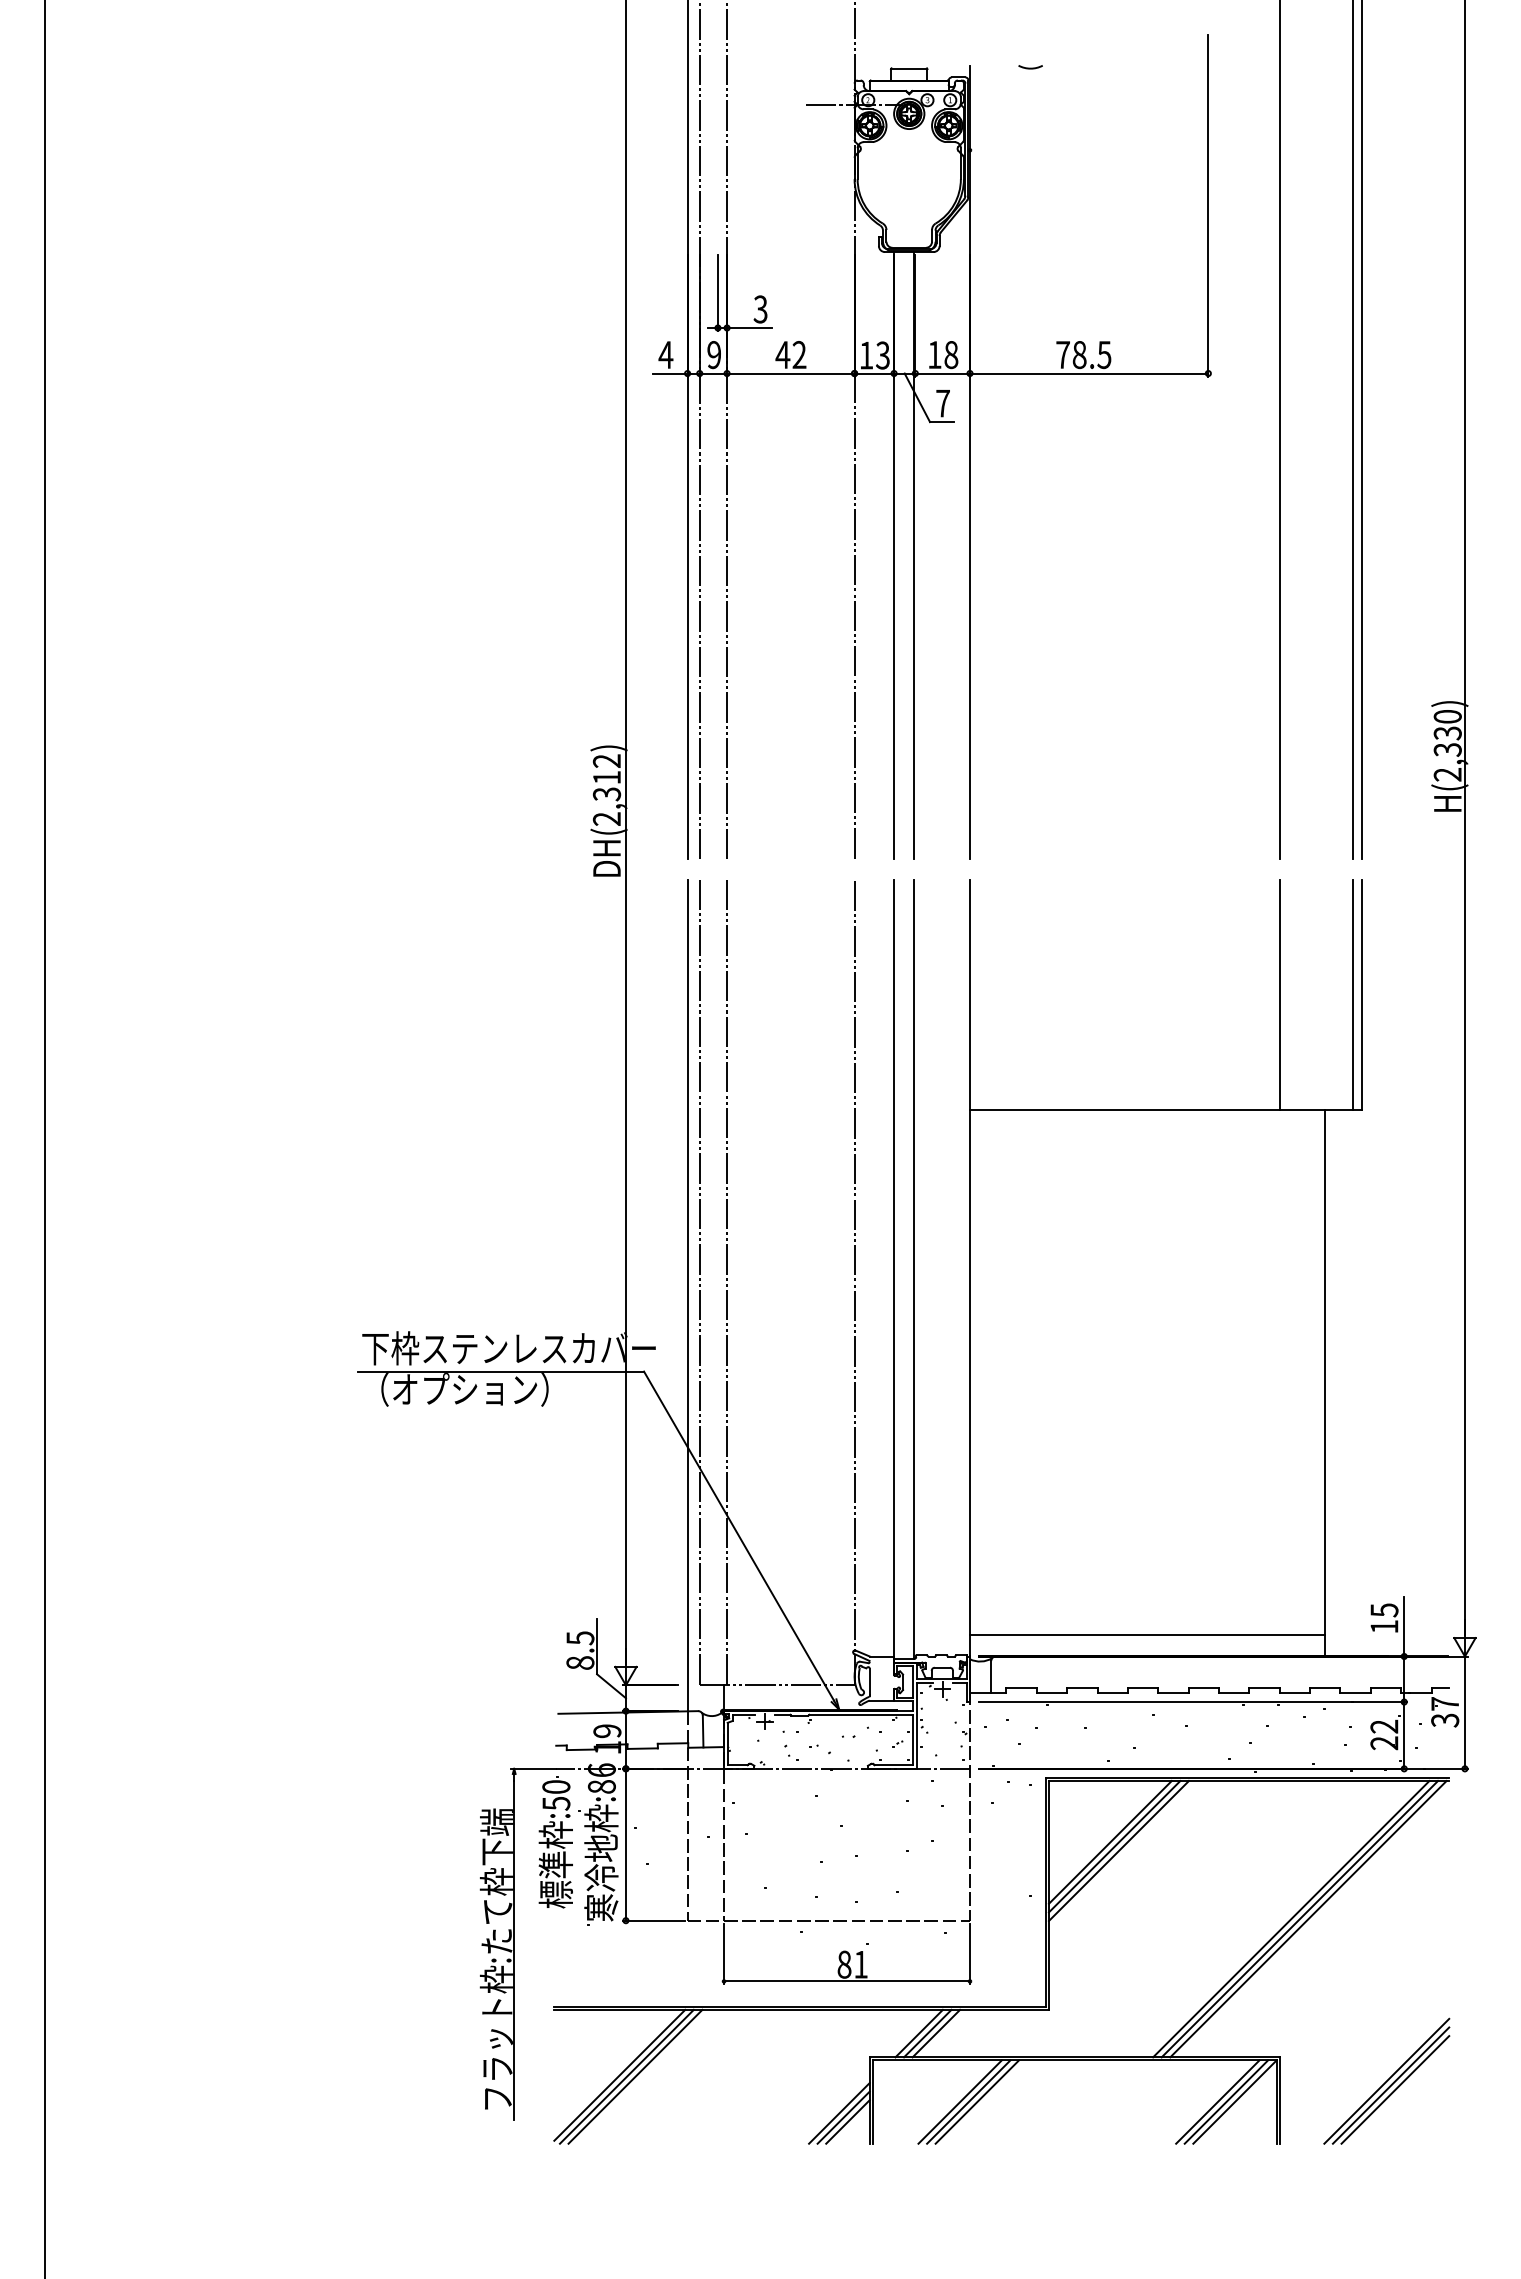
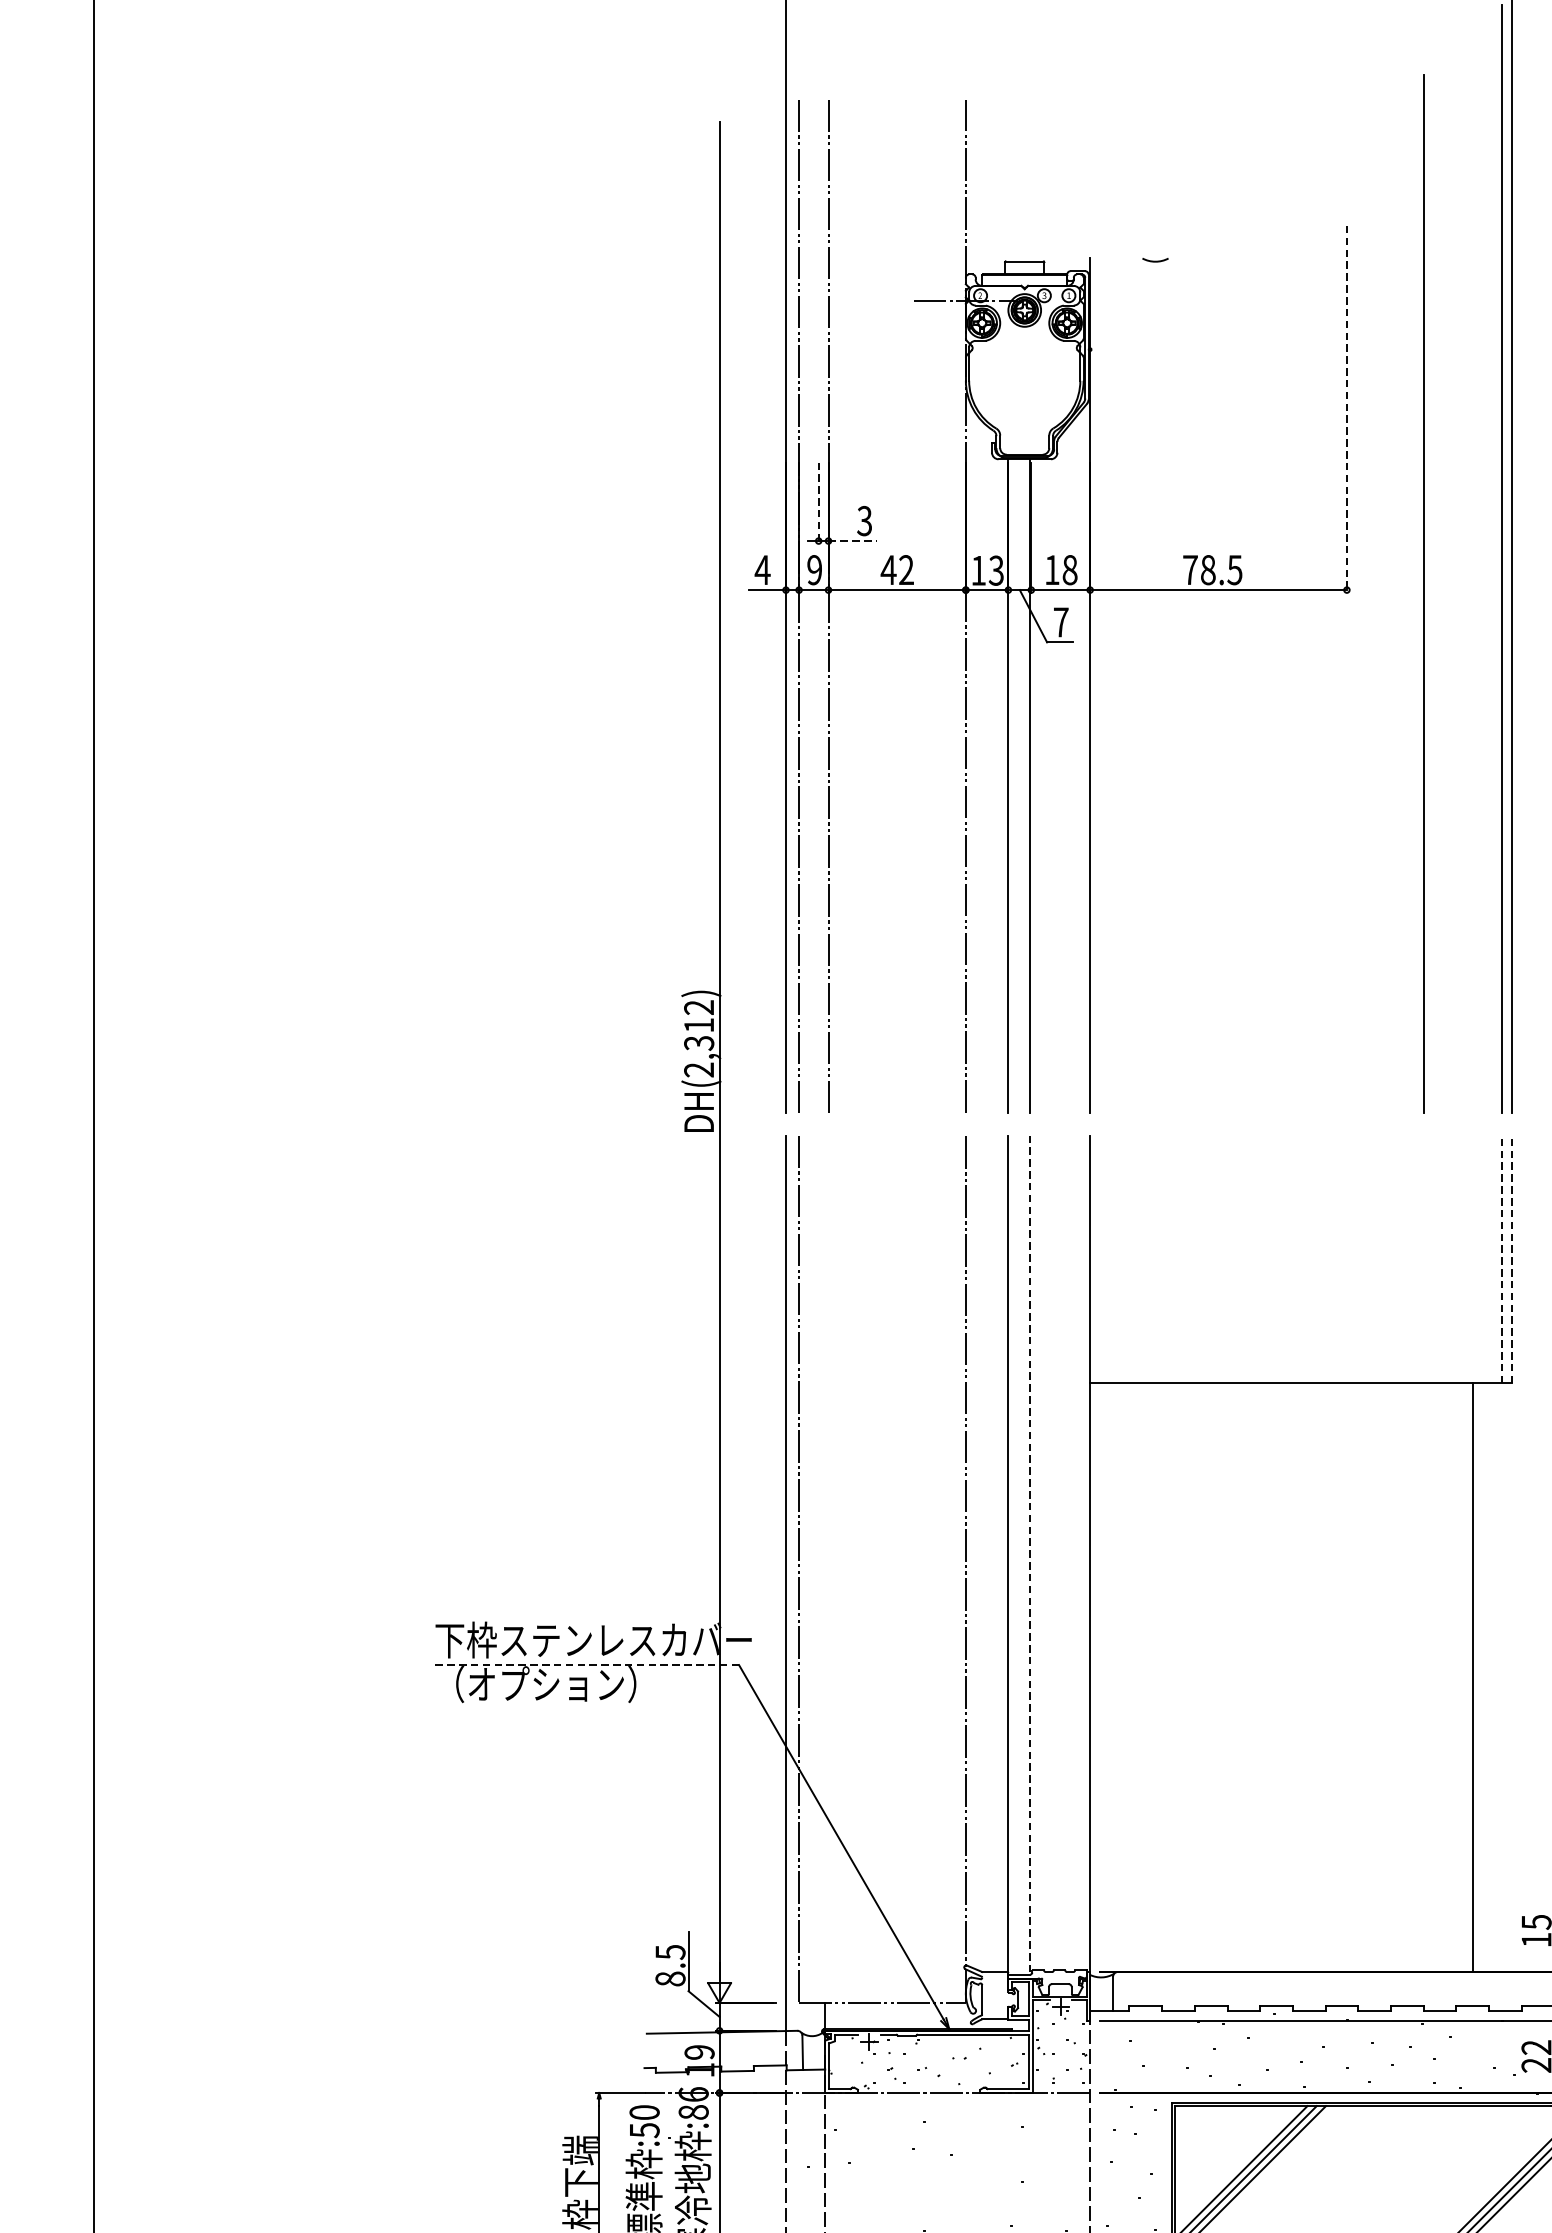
line: (1208, 205) -> (1347, 409), solid -> dashed
line: (717, 293) -> (818, 503), solid -> dashed
line: (750, 328) -> (853, 541), solid -> dashed
line: (1279, 994) -> (1423, 1258), removed
line: (1352, 994) -> (1502, 1258), solid -> dashed
line: (1361, 994) -> (1511, 1258), solid -> dashed
line: (913, 1269) -> (1029, 1555), solid -> dashed
line: (727, 1282) -> (828, 1569), removed
line: (501, 1371) -> (585, 1665), solid -> dashed
line: (1147, 1635) -> (1281, 1949), removed

